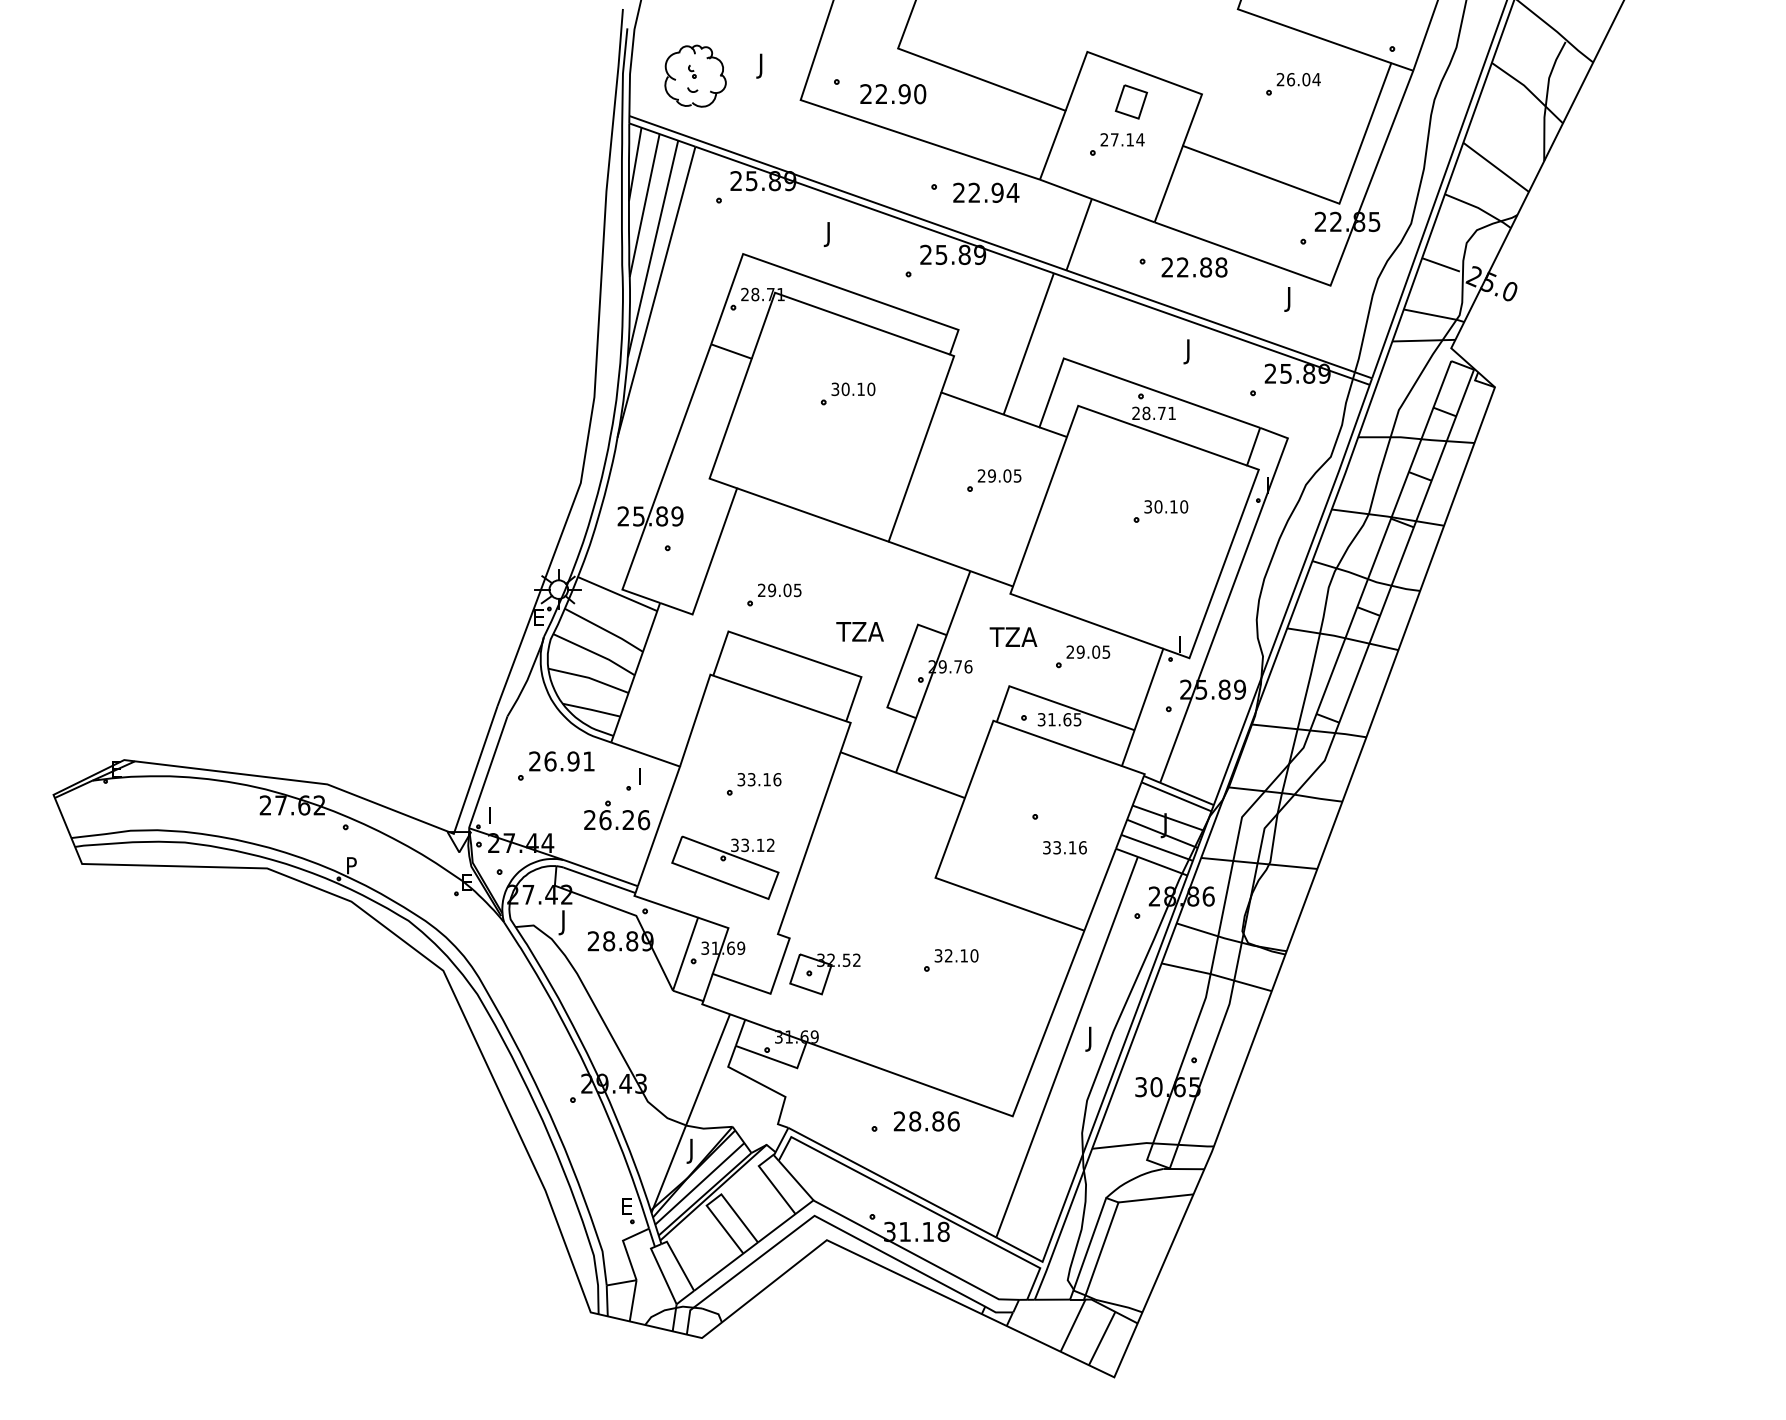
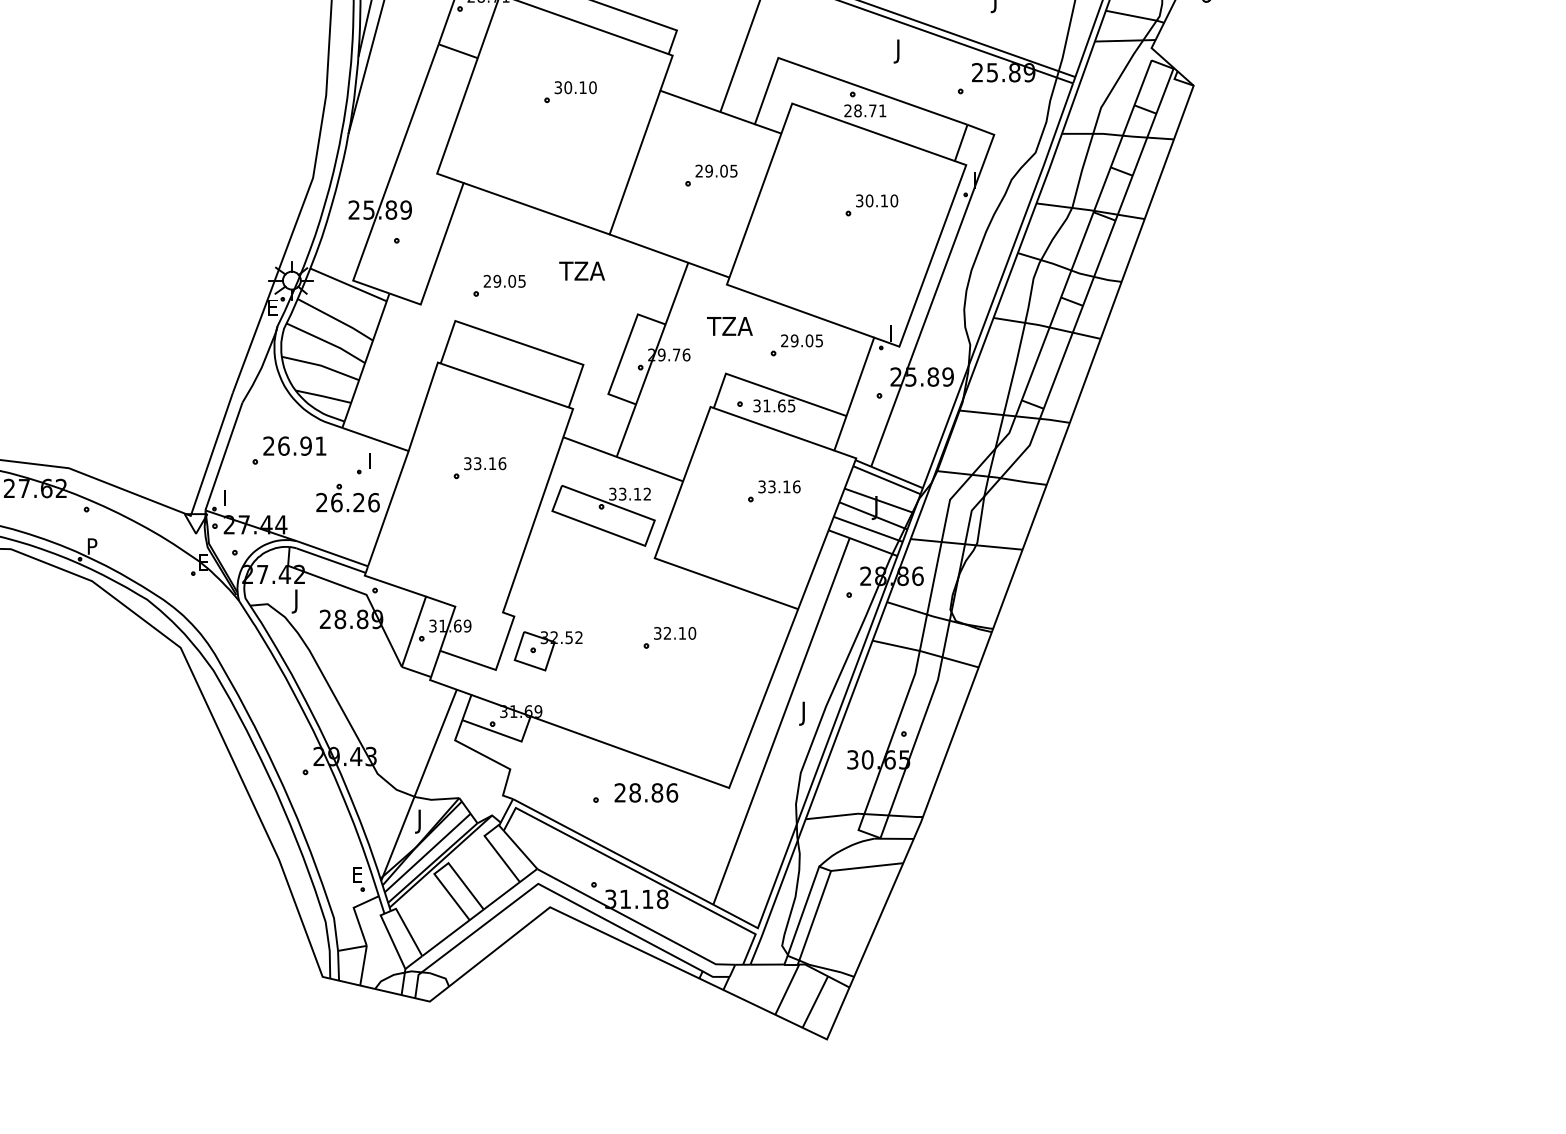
text: (859, 631) -> (581, 270), moved
text: (1064, 847) -> (779, 486), moved
part: (725, 867) -> (603, 515), moved

